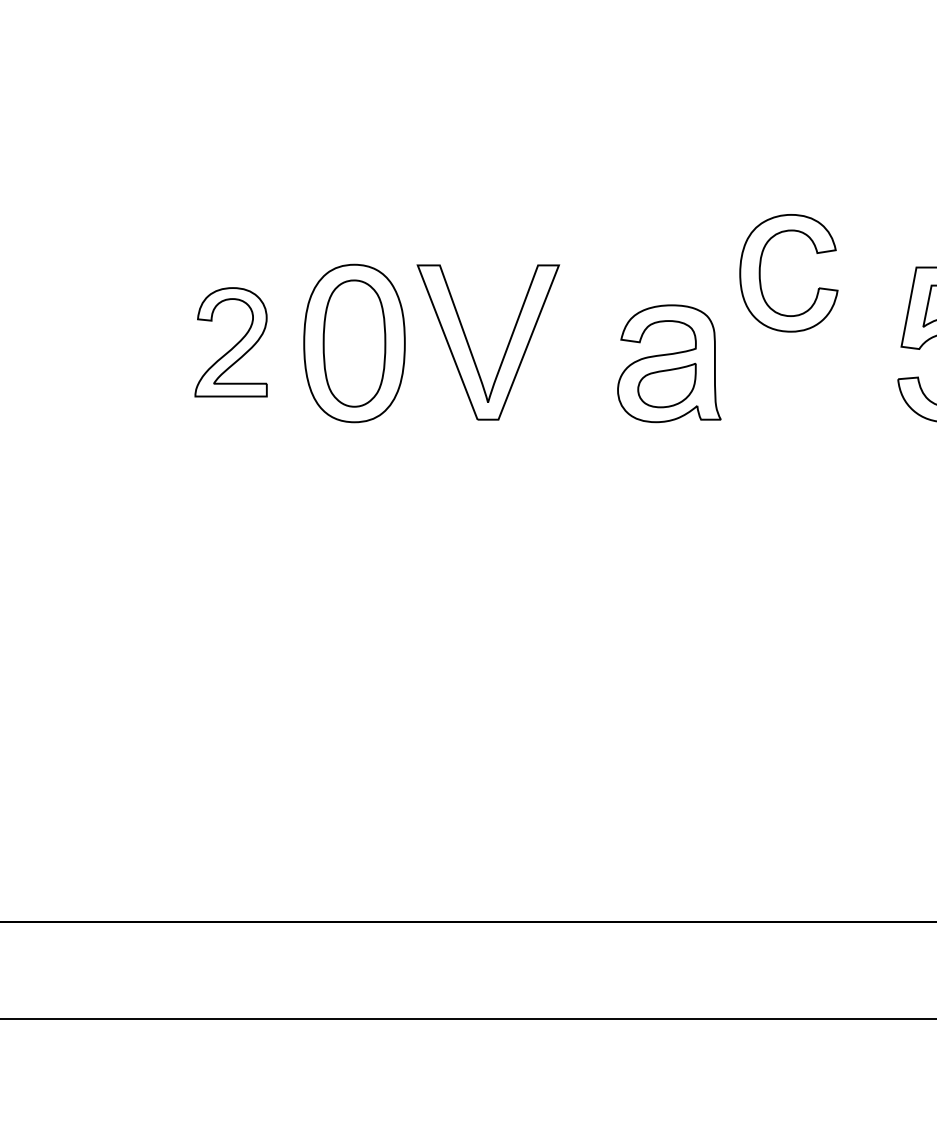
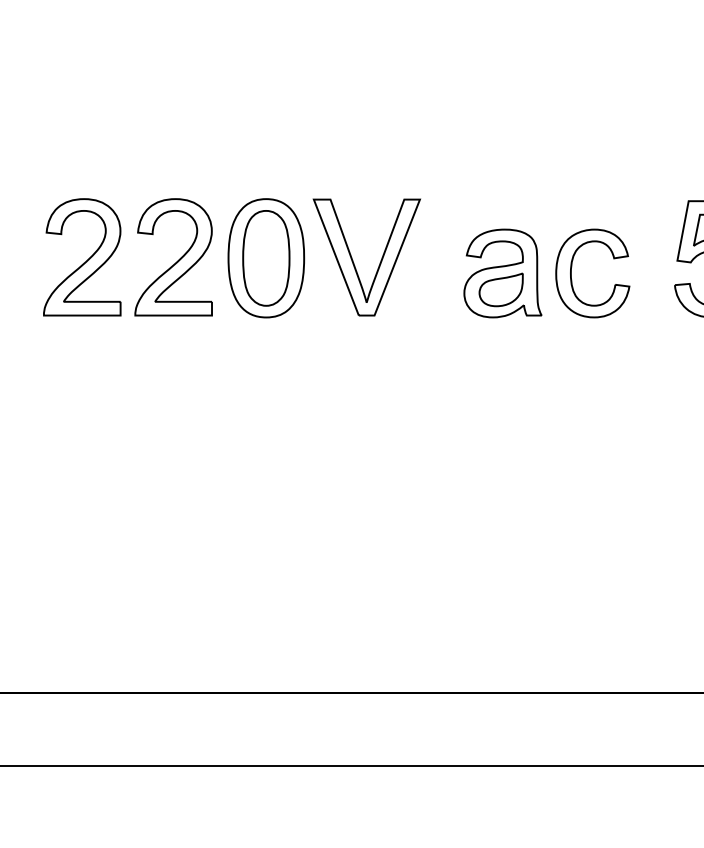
part: (760, 273) -> (571, 273), moved
part: (109, 342) -> (82, 257), added
part: (230, 342) -> (173, 257), size x1.43

